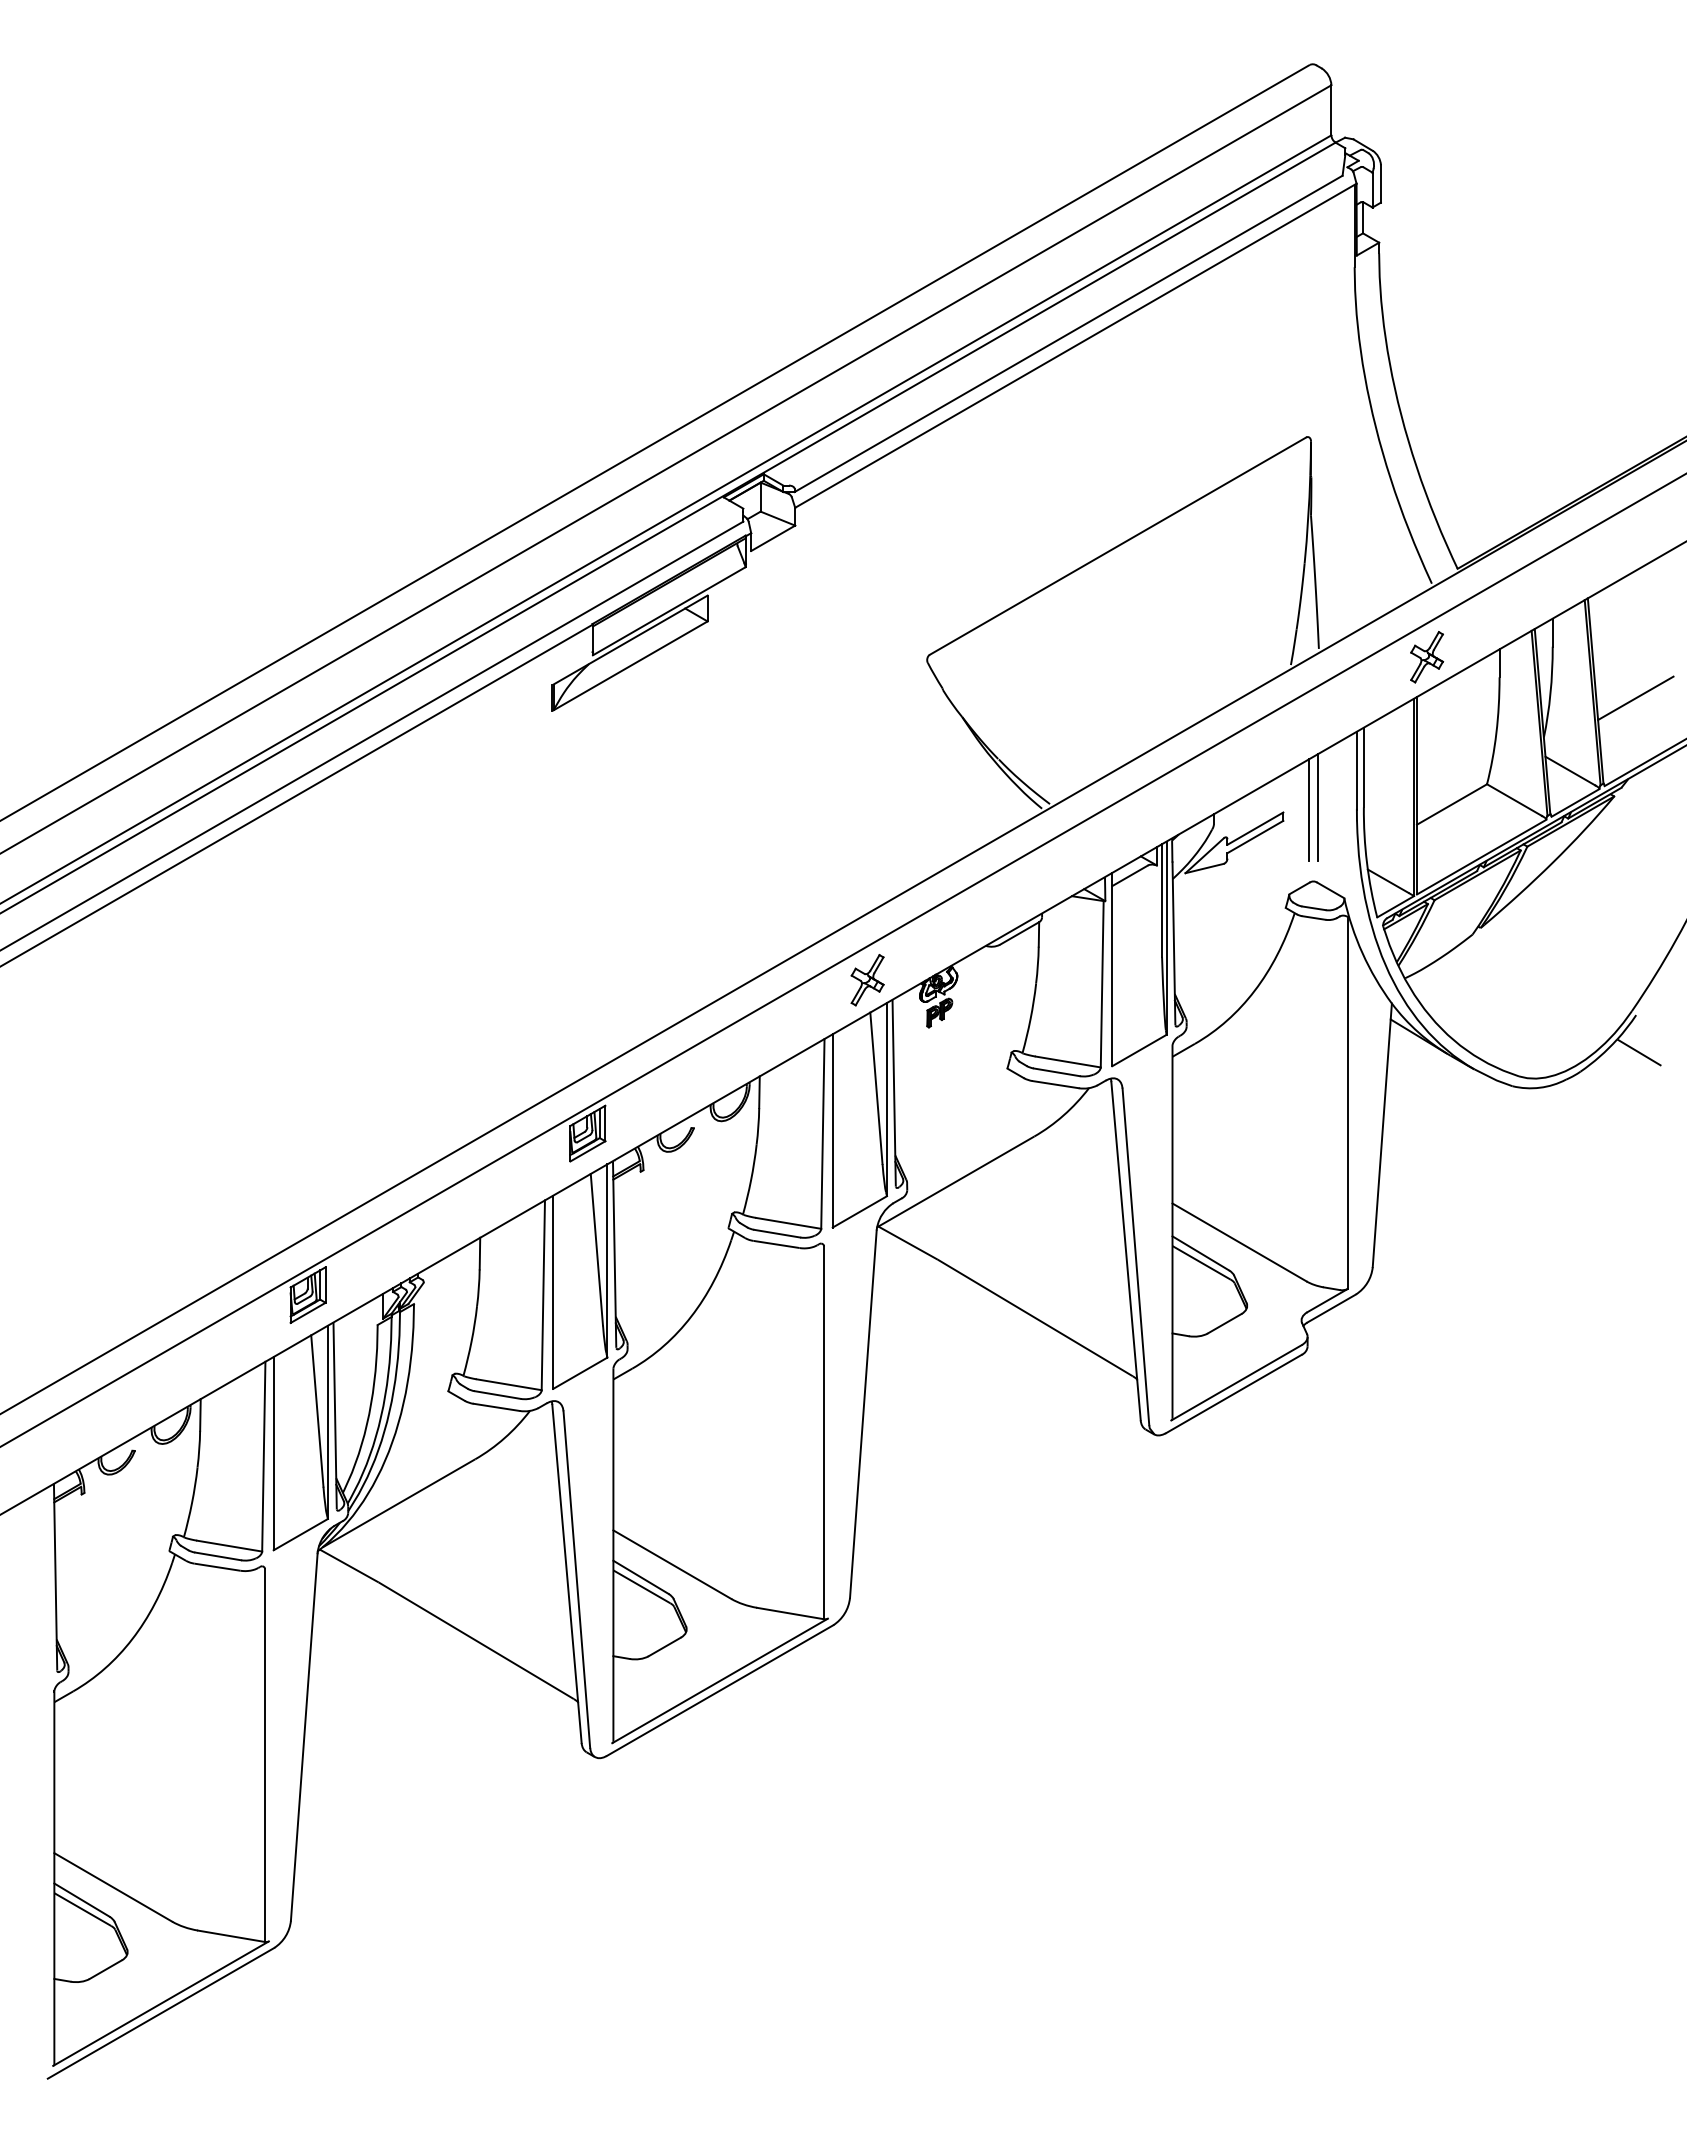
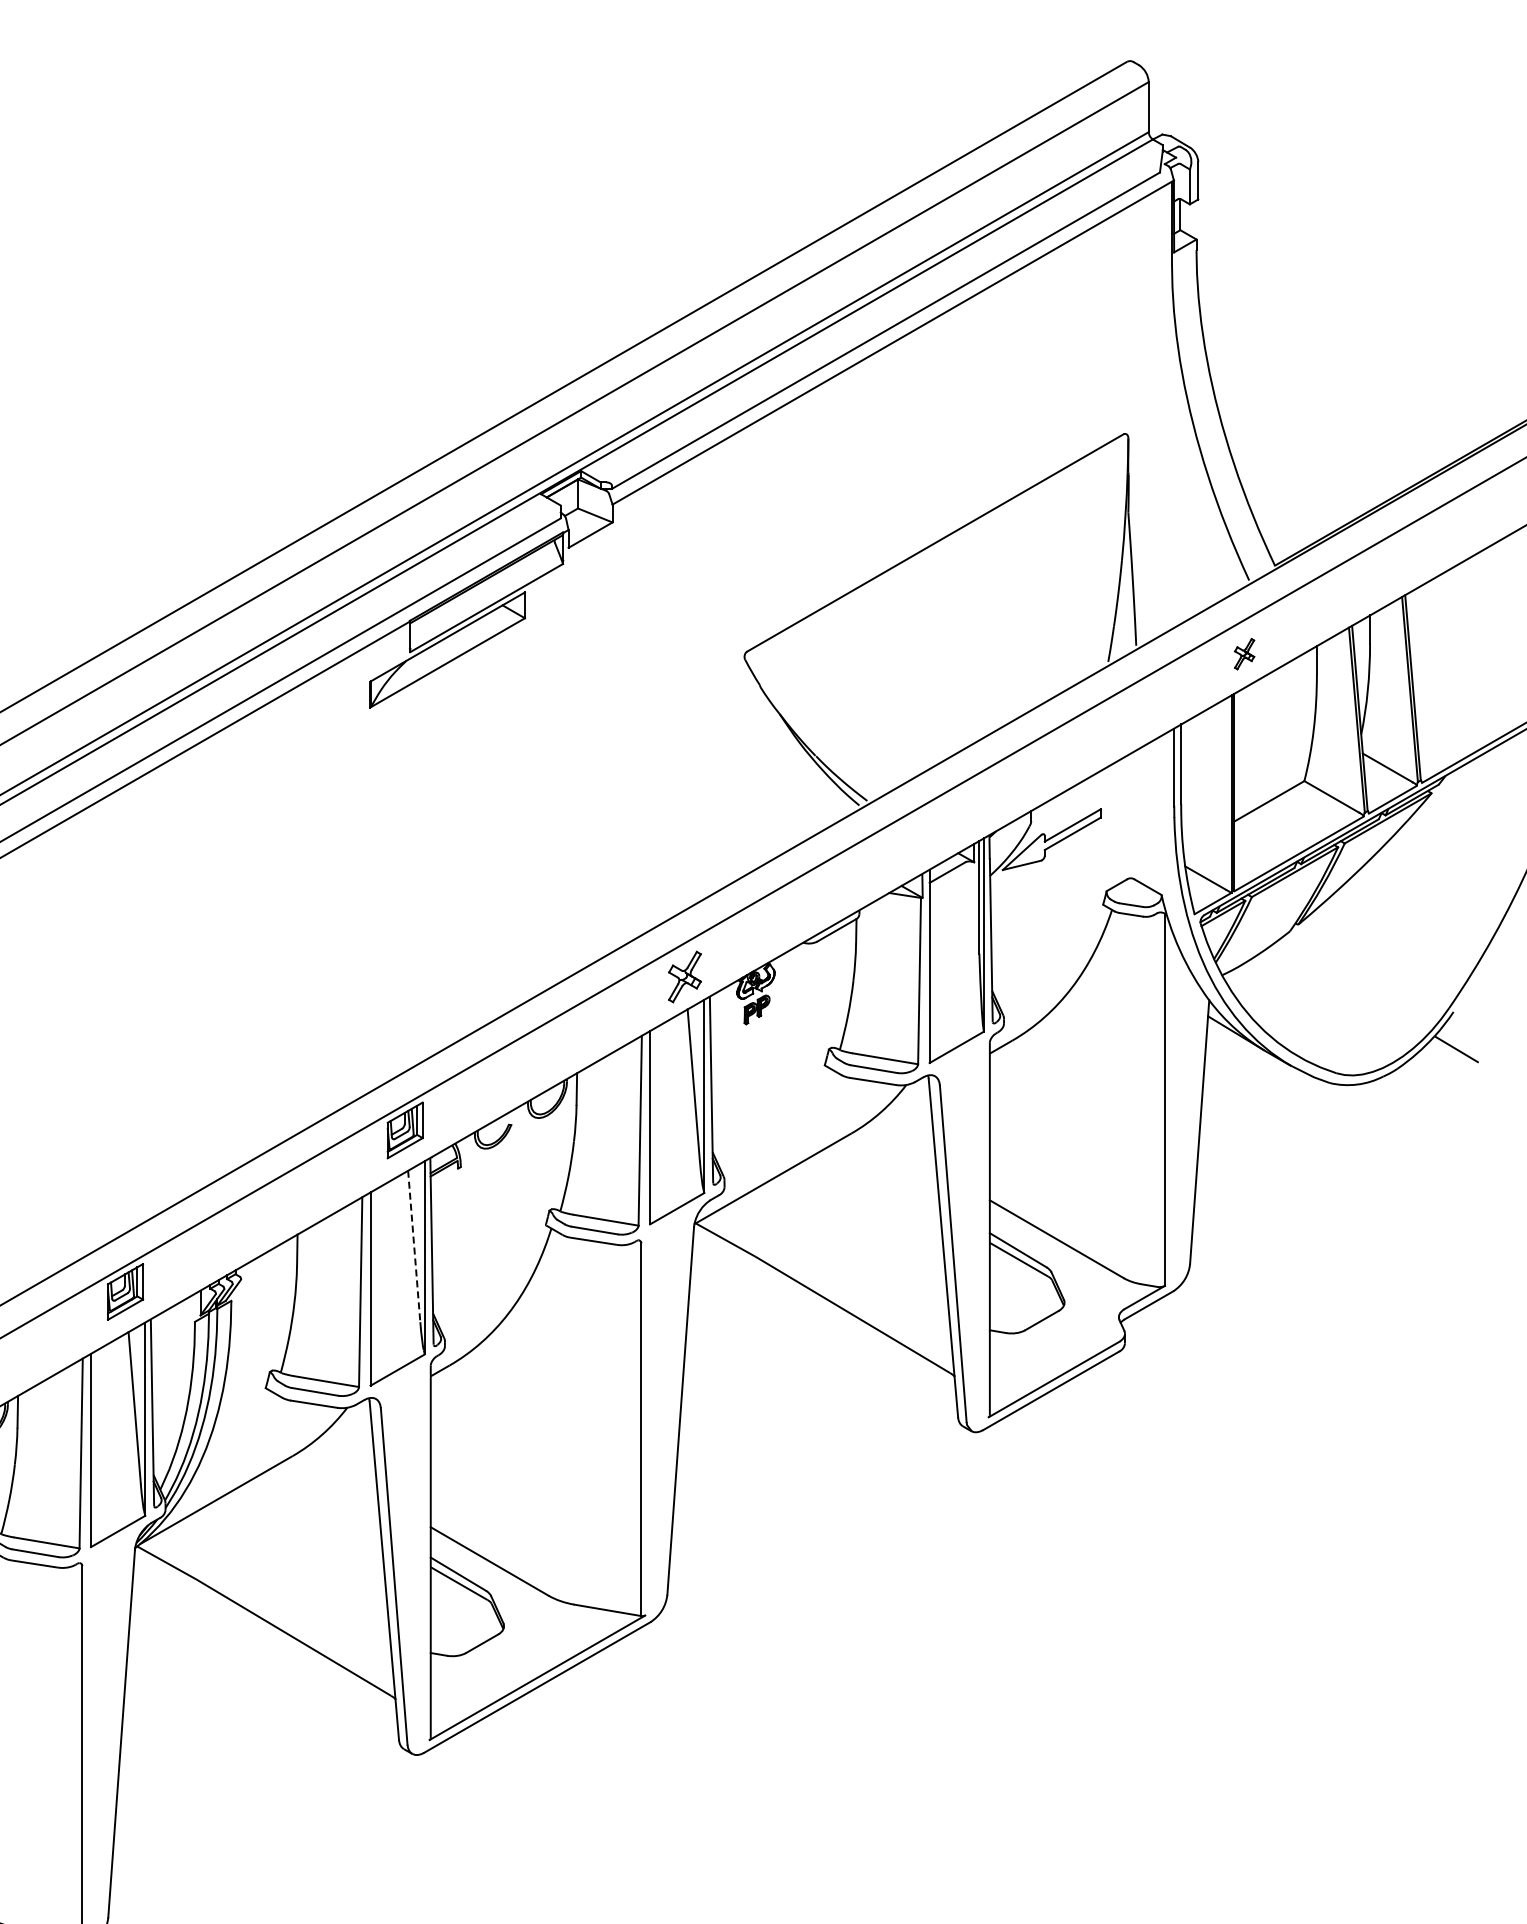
part: (1427, 657) -> (1244, 654), size x0.6
line: (1635, 698) -> (1452, 695), removed
line: (1317, 807) -> (1134, 804), removed
line: (1309, 809) -> (1126, 806), removed
line: (596, 1249) -> (413, 1246), solid -> dashed

